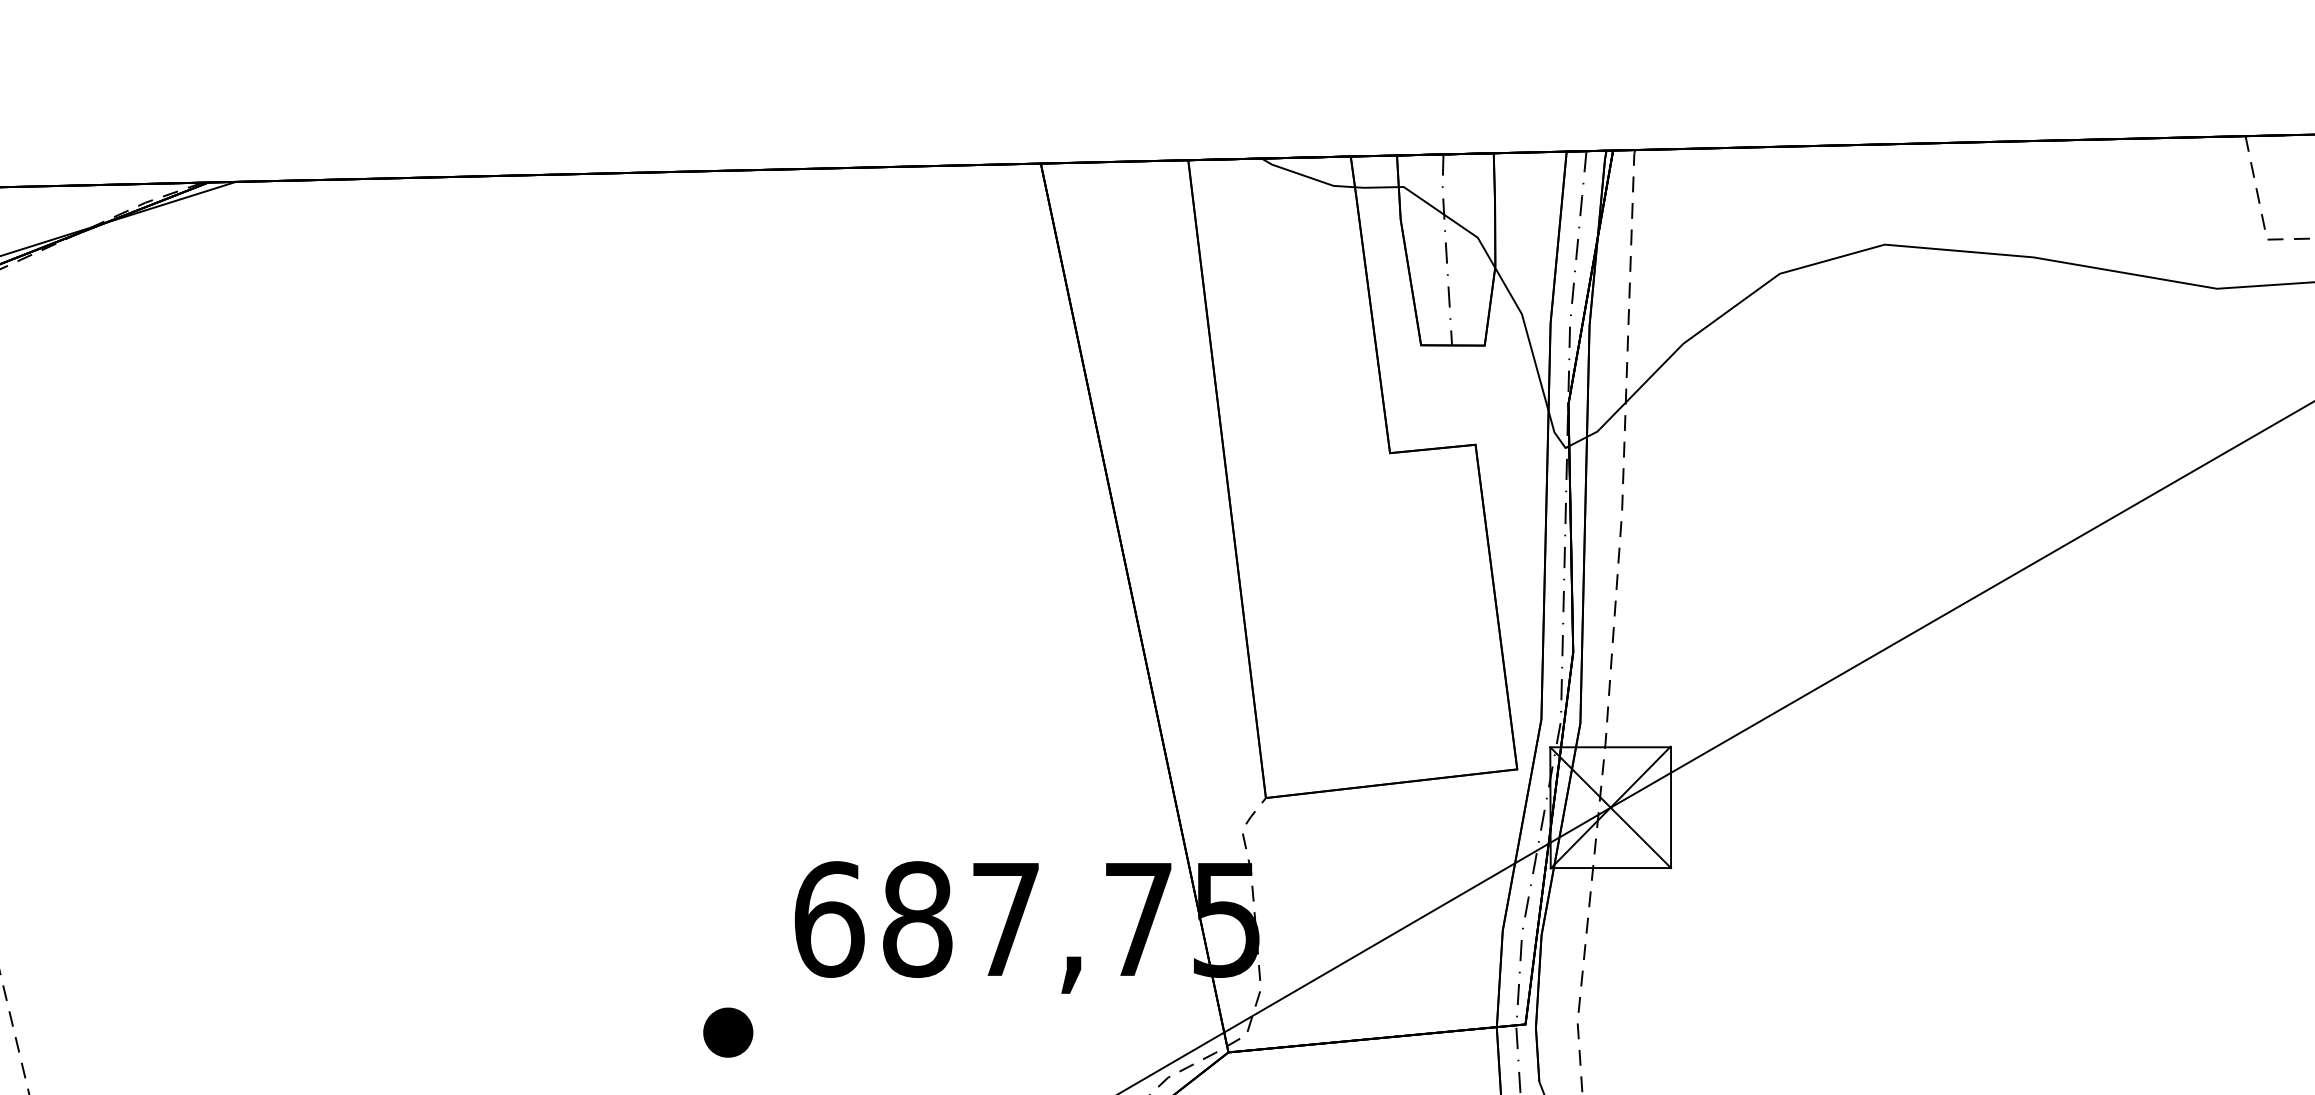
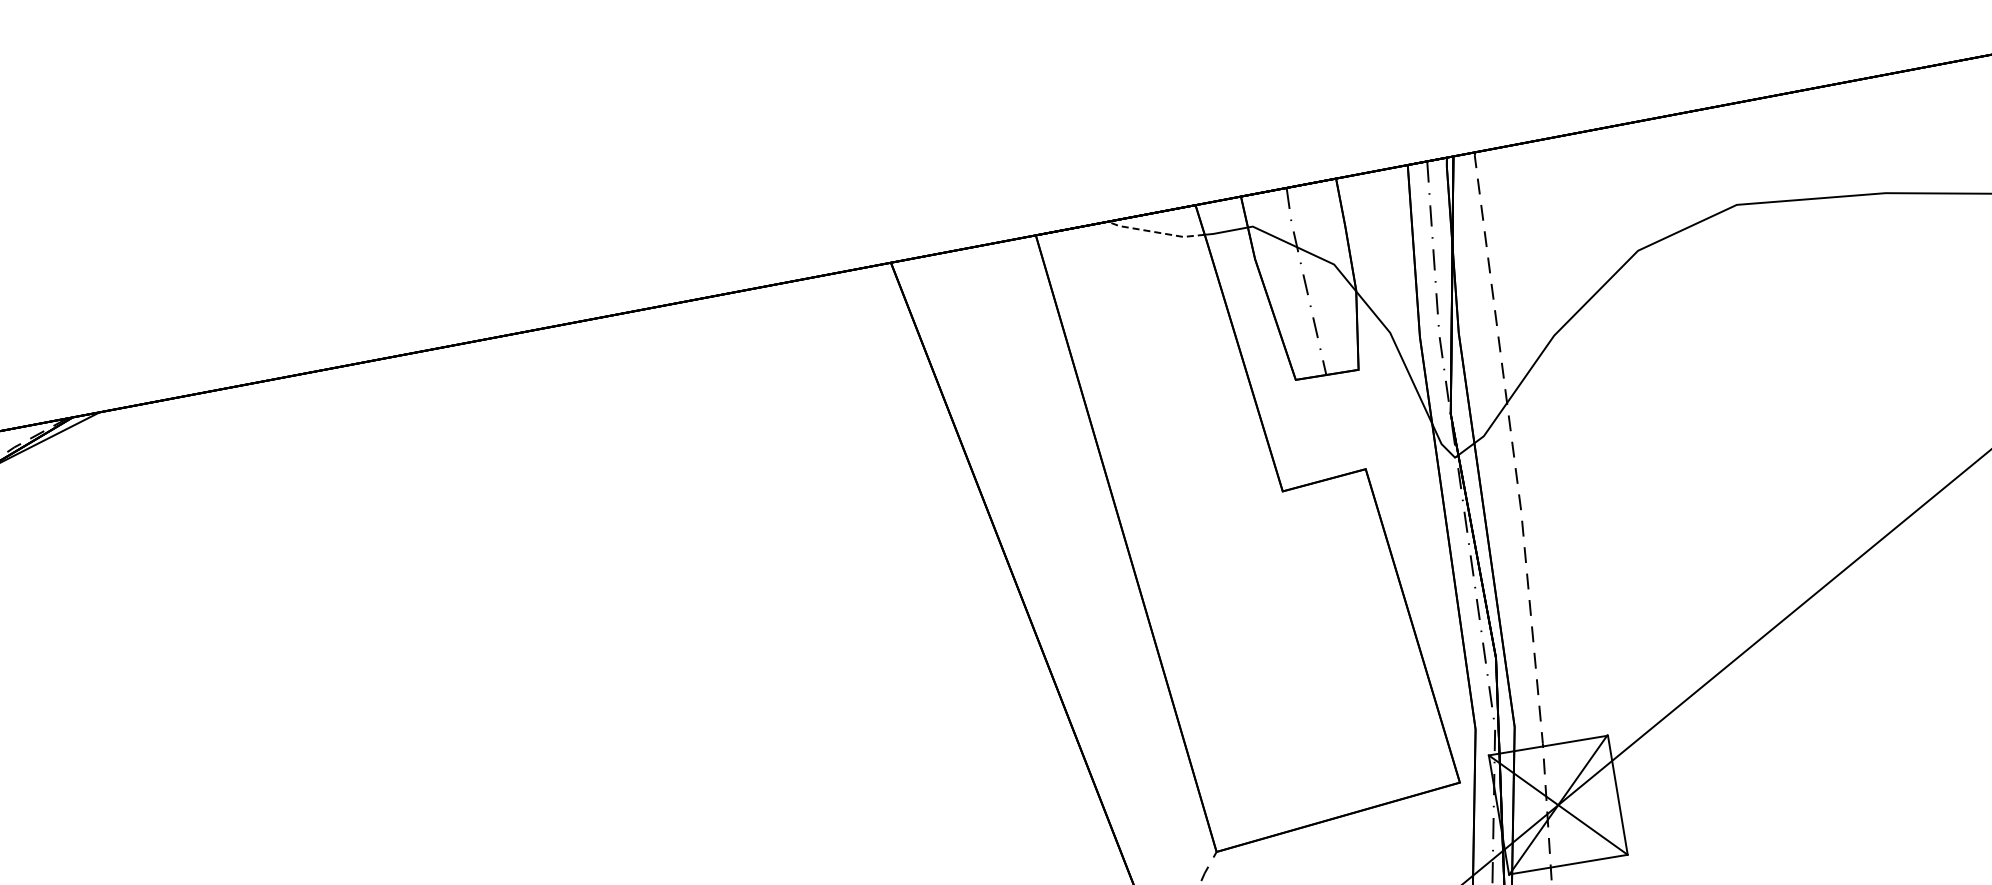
line: (1306, 176) -> (1155, 232), solid -> dashed

